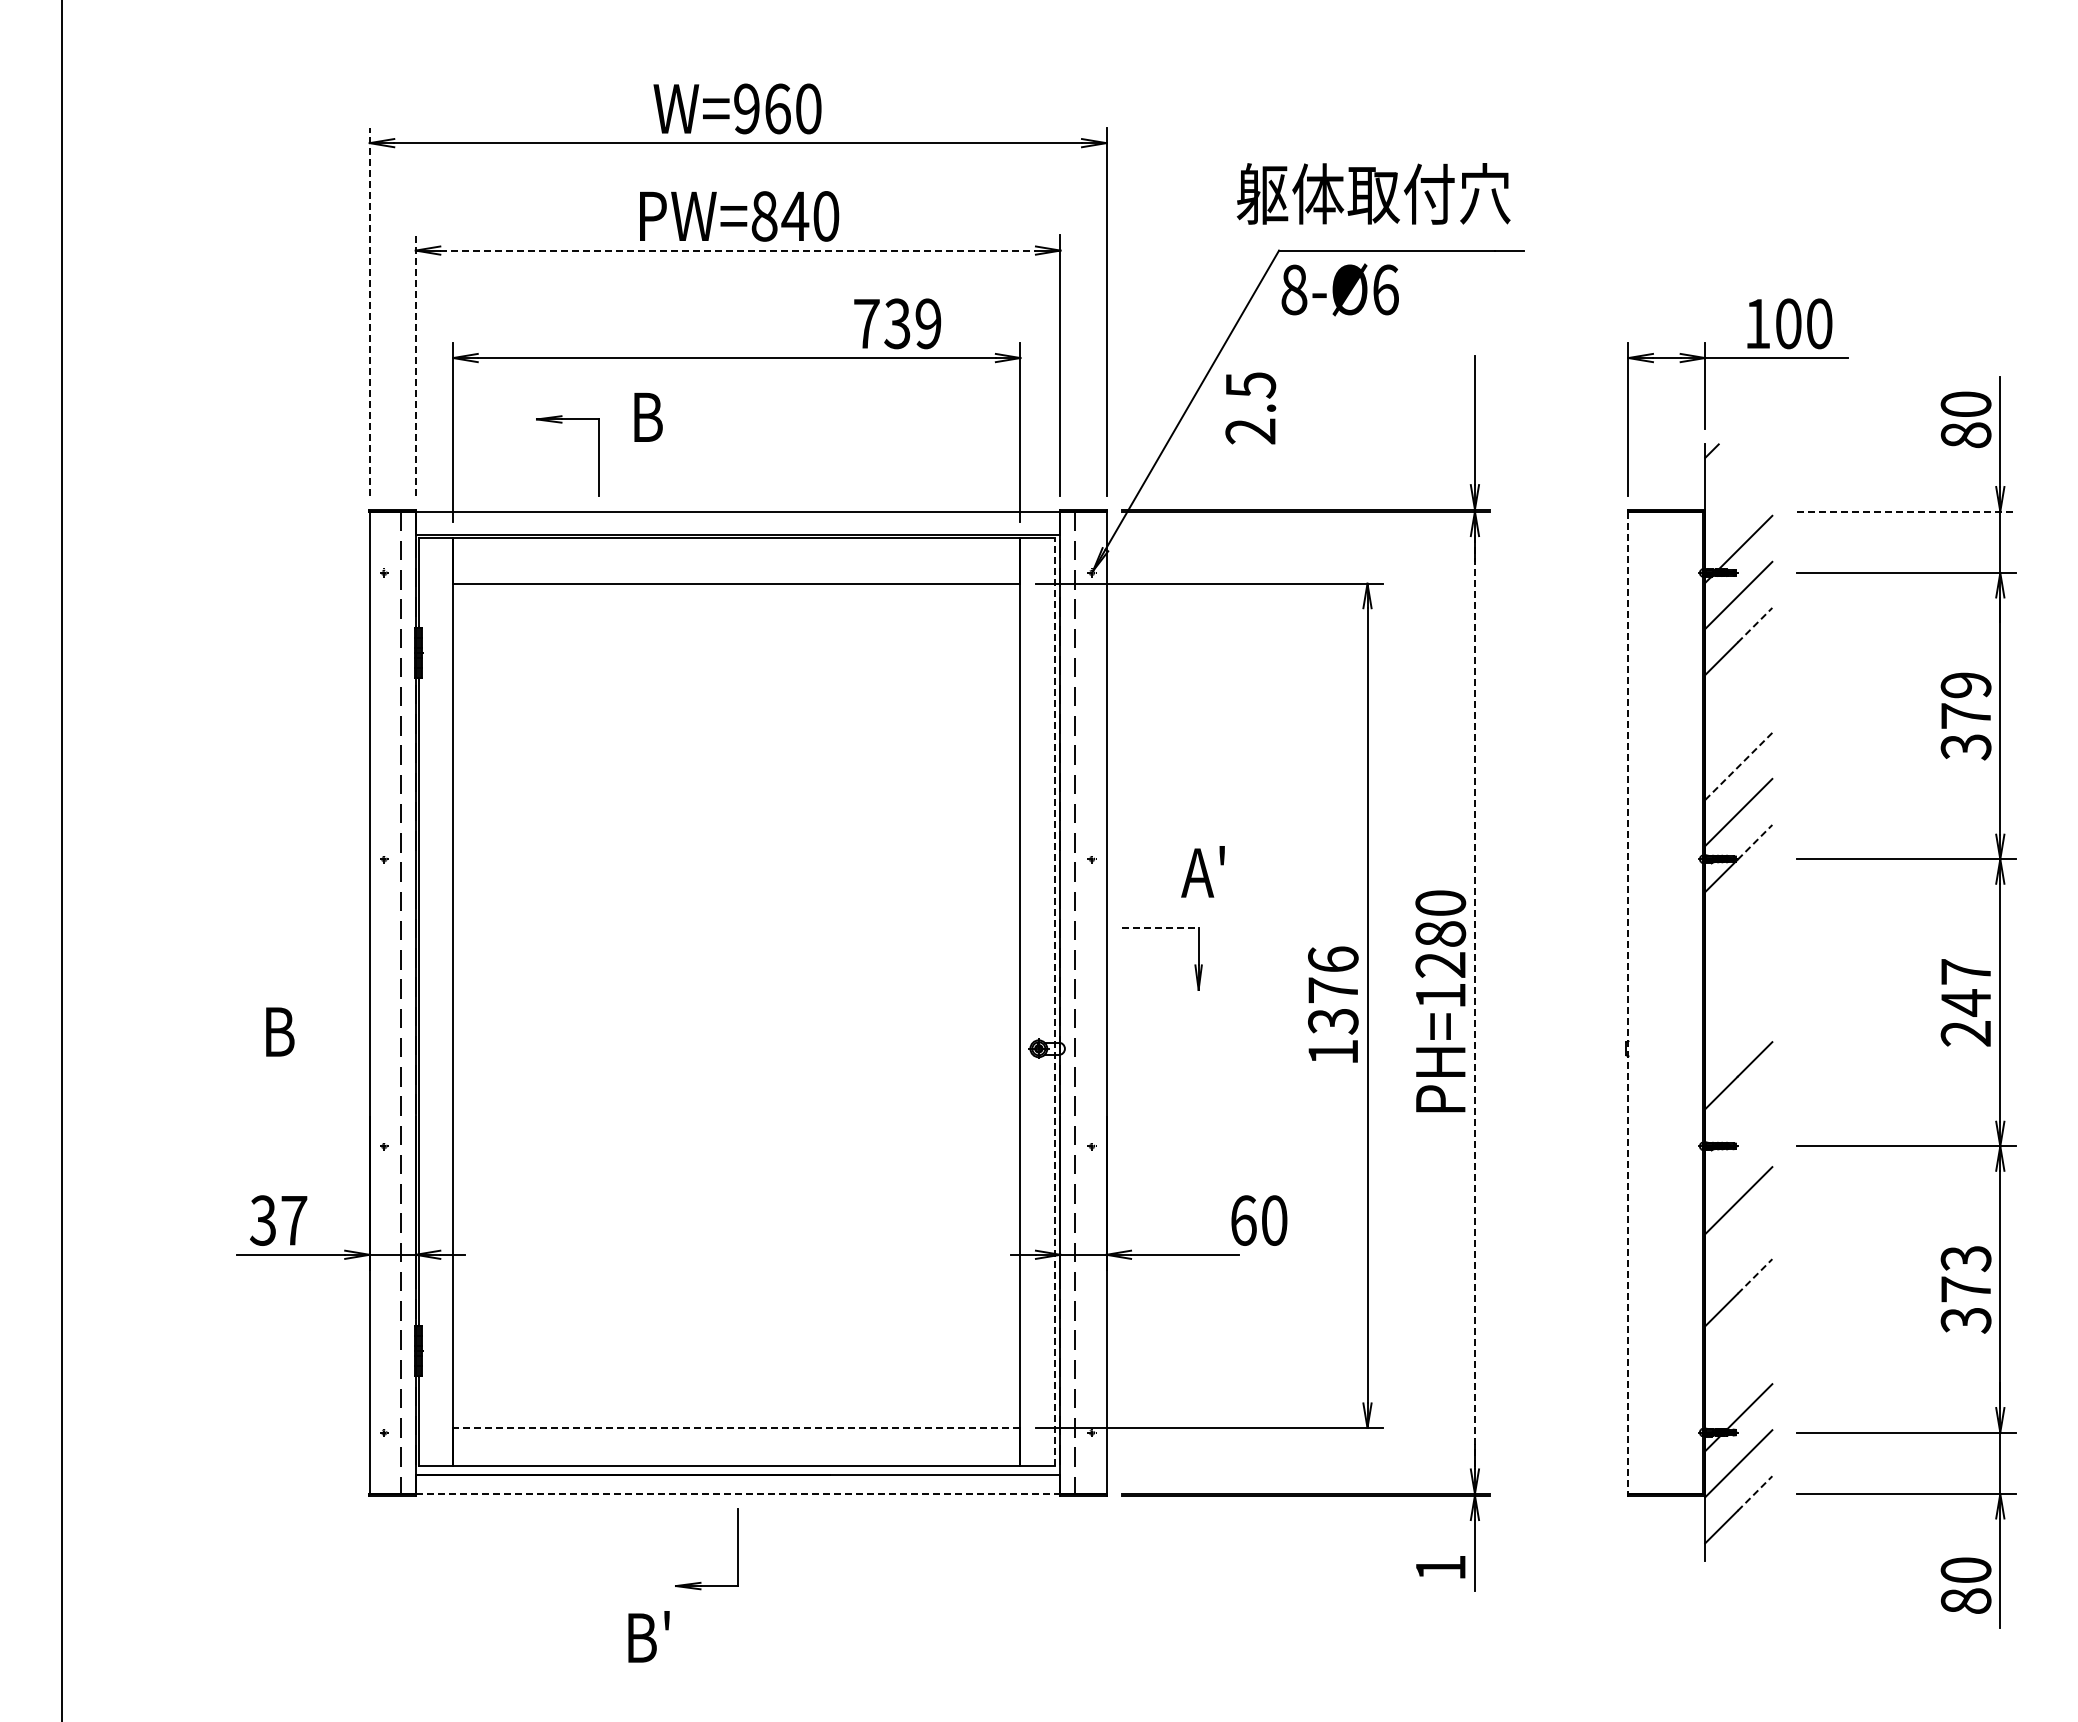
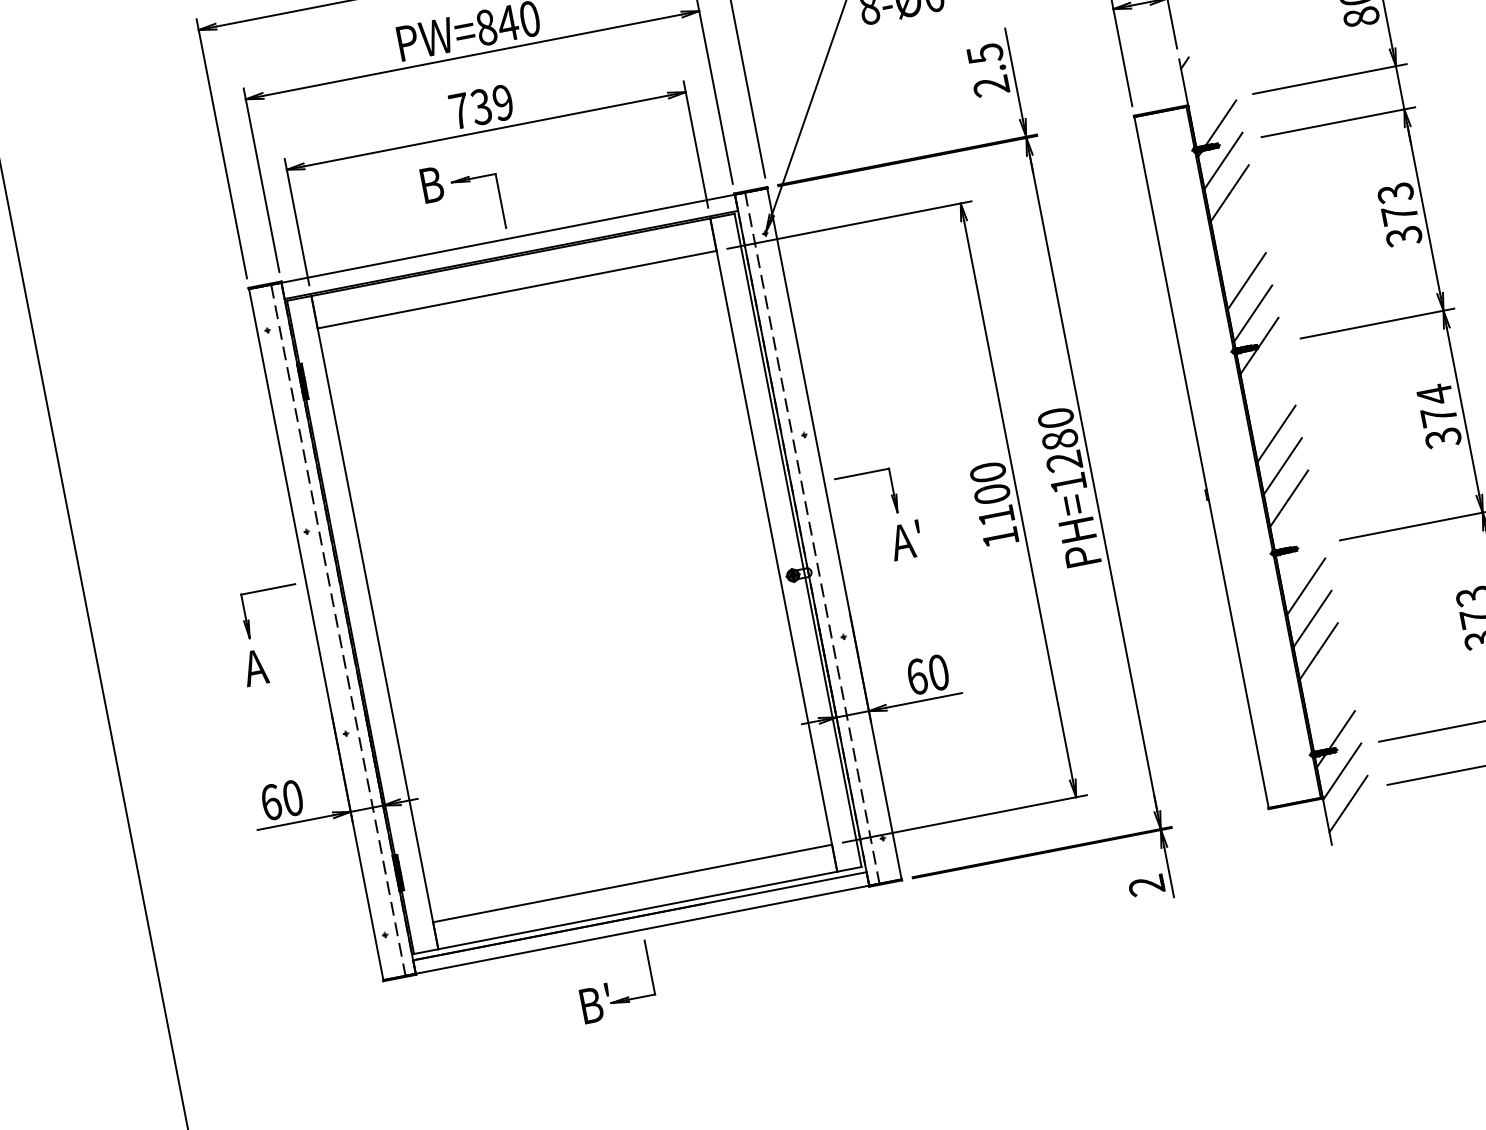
line: (738, 250) -> (472, 55), dashed -> solid
line: (369, 311) -> (221, 148), dashed -> solid
text: (897, 323) -> (481, 106), moved
line: (415, 365) -> (261, 180), dashed -> solid
text: (1250, 408) -> (988, 70), moved
part: (598, 455) -> (500, 199), moved
line: (1906, 511) -> (1329, 79), dashed -> solid
line: (1755, 624) -> (1239, 179), dashed -> solid
text: (1966, 685) -> (1395, 193), 379 -> 373
line: (1739, 766) -> (1247, 281), dashed -> solid
line: (1755, 842) -> (1269, 332), dashed -> solid
text: (1202, 871) -> (905, 540), moved
part: (313, 928) -> (266, 590), added
line: (1160, 928) -> (862, 474), dashed -> solid
line: (1738, 983) -> (1276, 433), added
text: (1333, 990) -> (992, 494), 1376 -> 1100
line: (1054, 1001) -> (797, 540), dashed -> solid
line: (1474, 1002) -> (1093, 483), dashed -> solid
text: (1966, 1002) -> (1439, 416), 247 -> 374
line: (1628, 1003) -> (1201, 463), dashed -> solid
line: (1738, 1029) -> (1282, 466), added
text: (277, 1031) -> (255, 667), B -> A
text: (278, 1220) -> (281, 800), 37 -> 60
text: (1259, 1220) -> (928, 674), moved
line: (1738, 1246) -> (1312, 618), added
line: (1755, 1276) -> (1328, 637), dashed -> solid
line: (736, 1427) -> (632, 883), dashed -> solid
line: (738, 1493) -> (642, 929), dashed -> solid
line: (1755, 1493) -> (1358, 790), dashed -> solid
text: (1440, 1567) -> (1146, 885), 1 -> 2
text: (648, 1636) -> (595, 1003), moved

